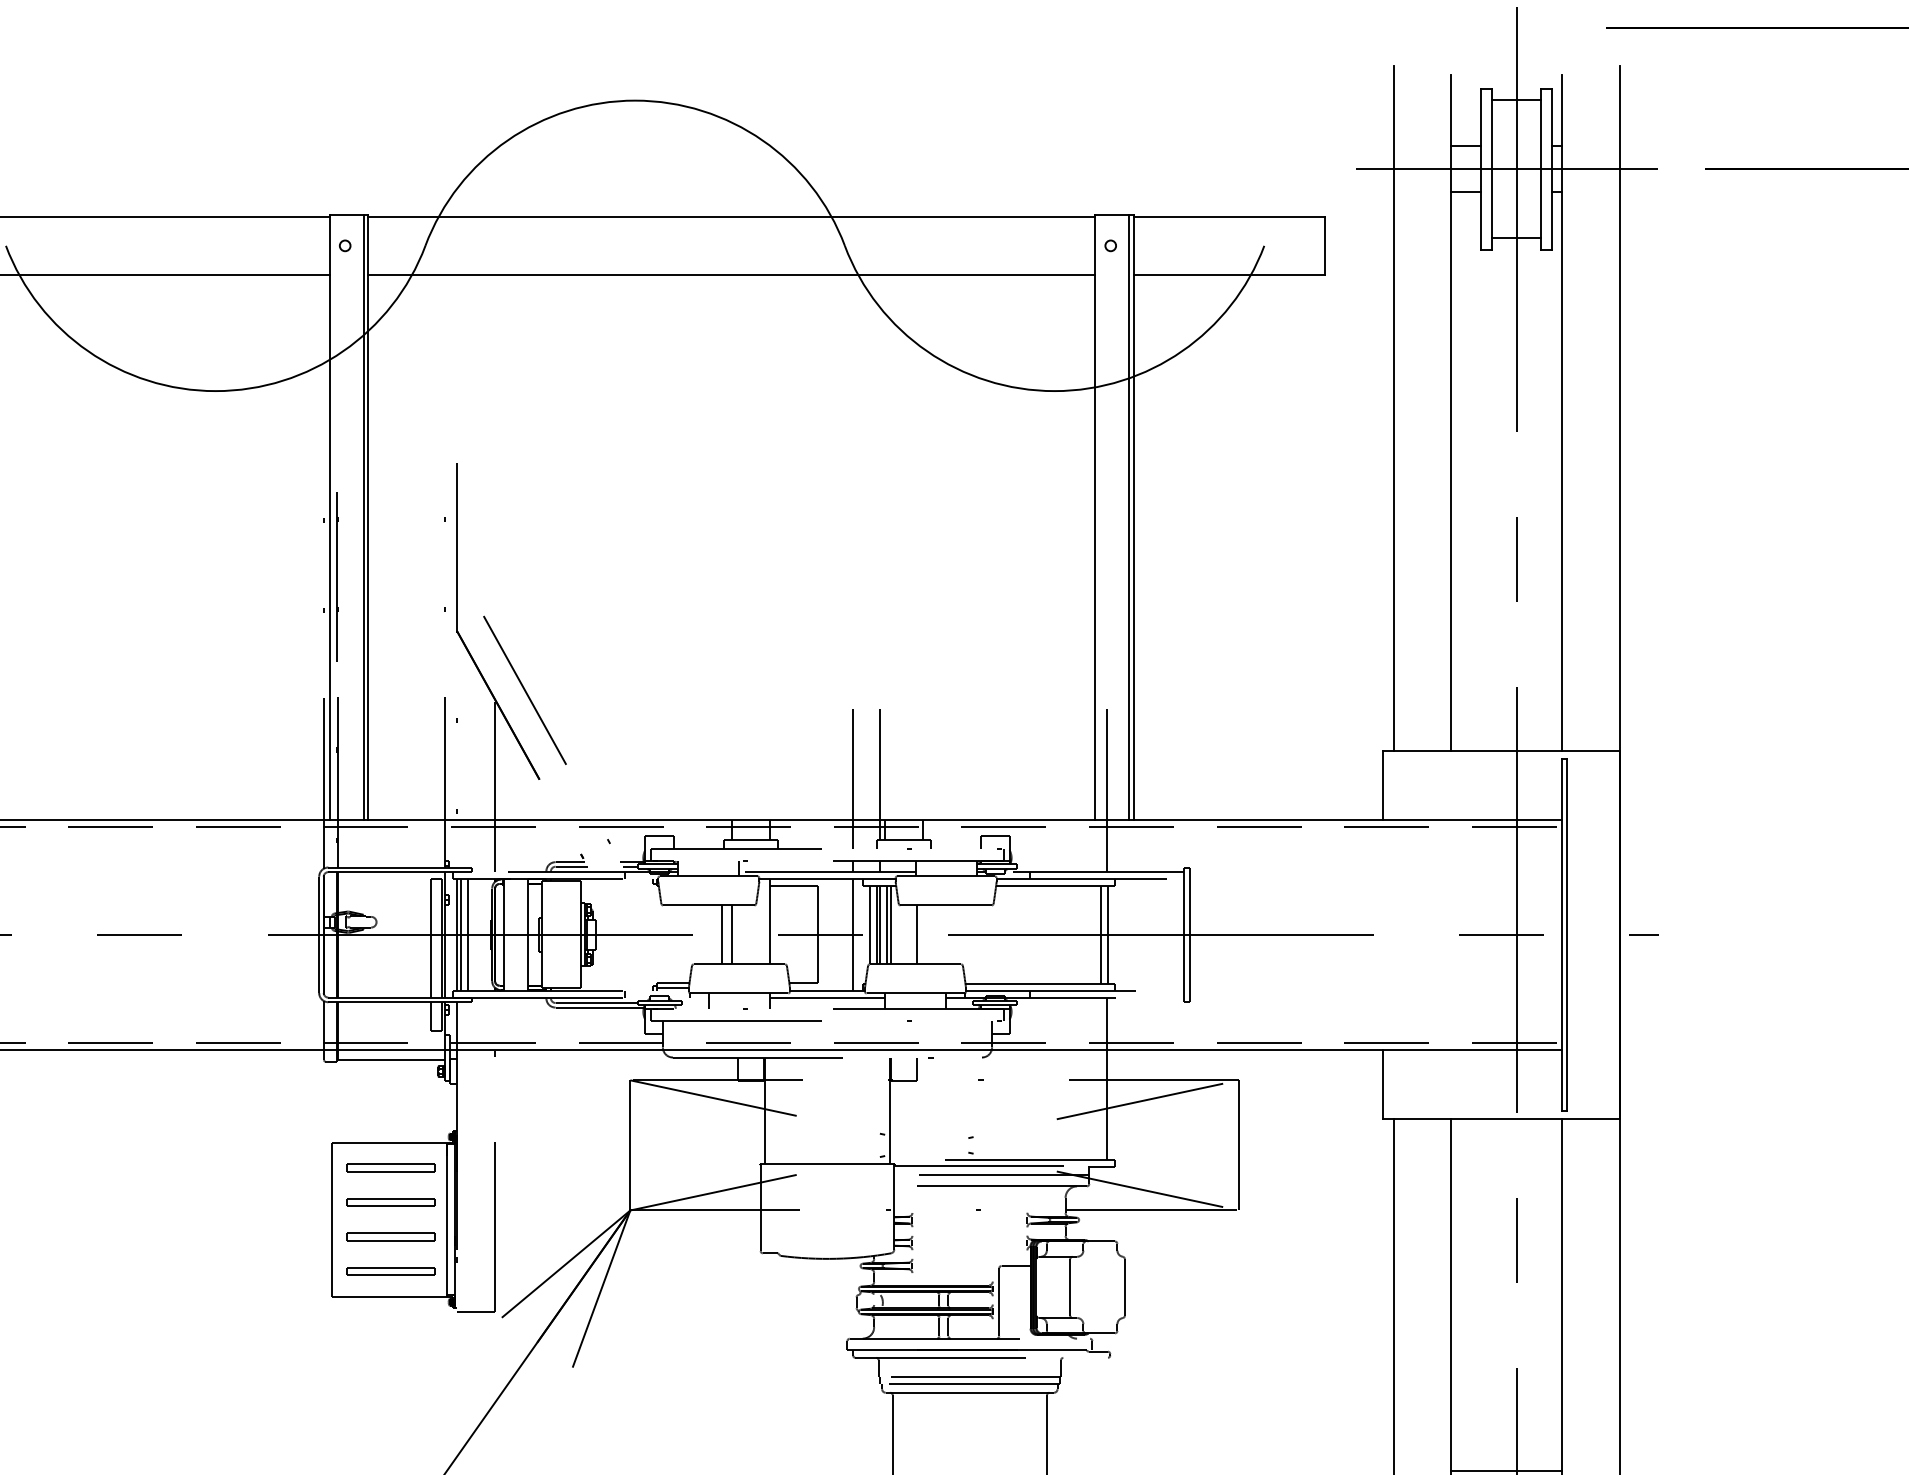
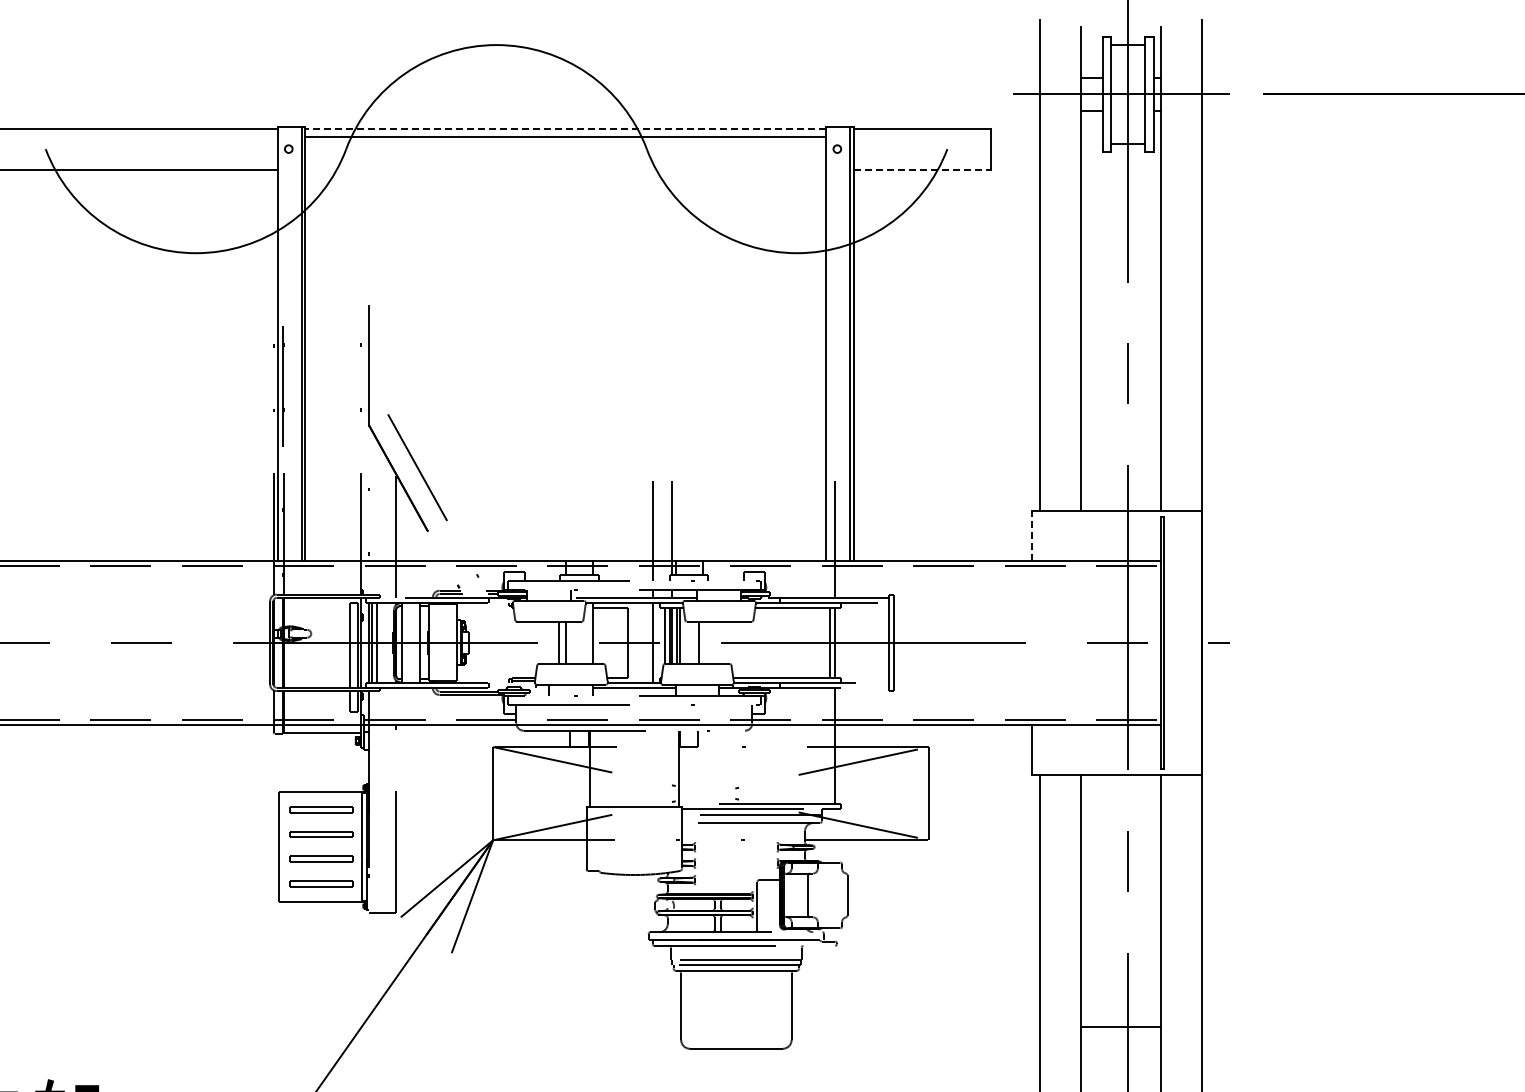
line: (731, 217) -> (565, 128), solid -> dashed
line: (731, 274) -> (565, 136), moved
line: (1229, 274) -> (922, 169), solid -> dashed
line: (1383, 785) -> (1032, 535), solid -> dashed

